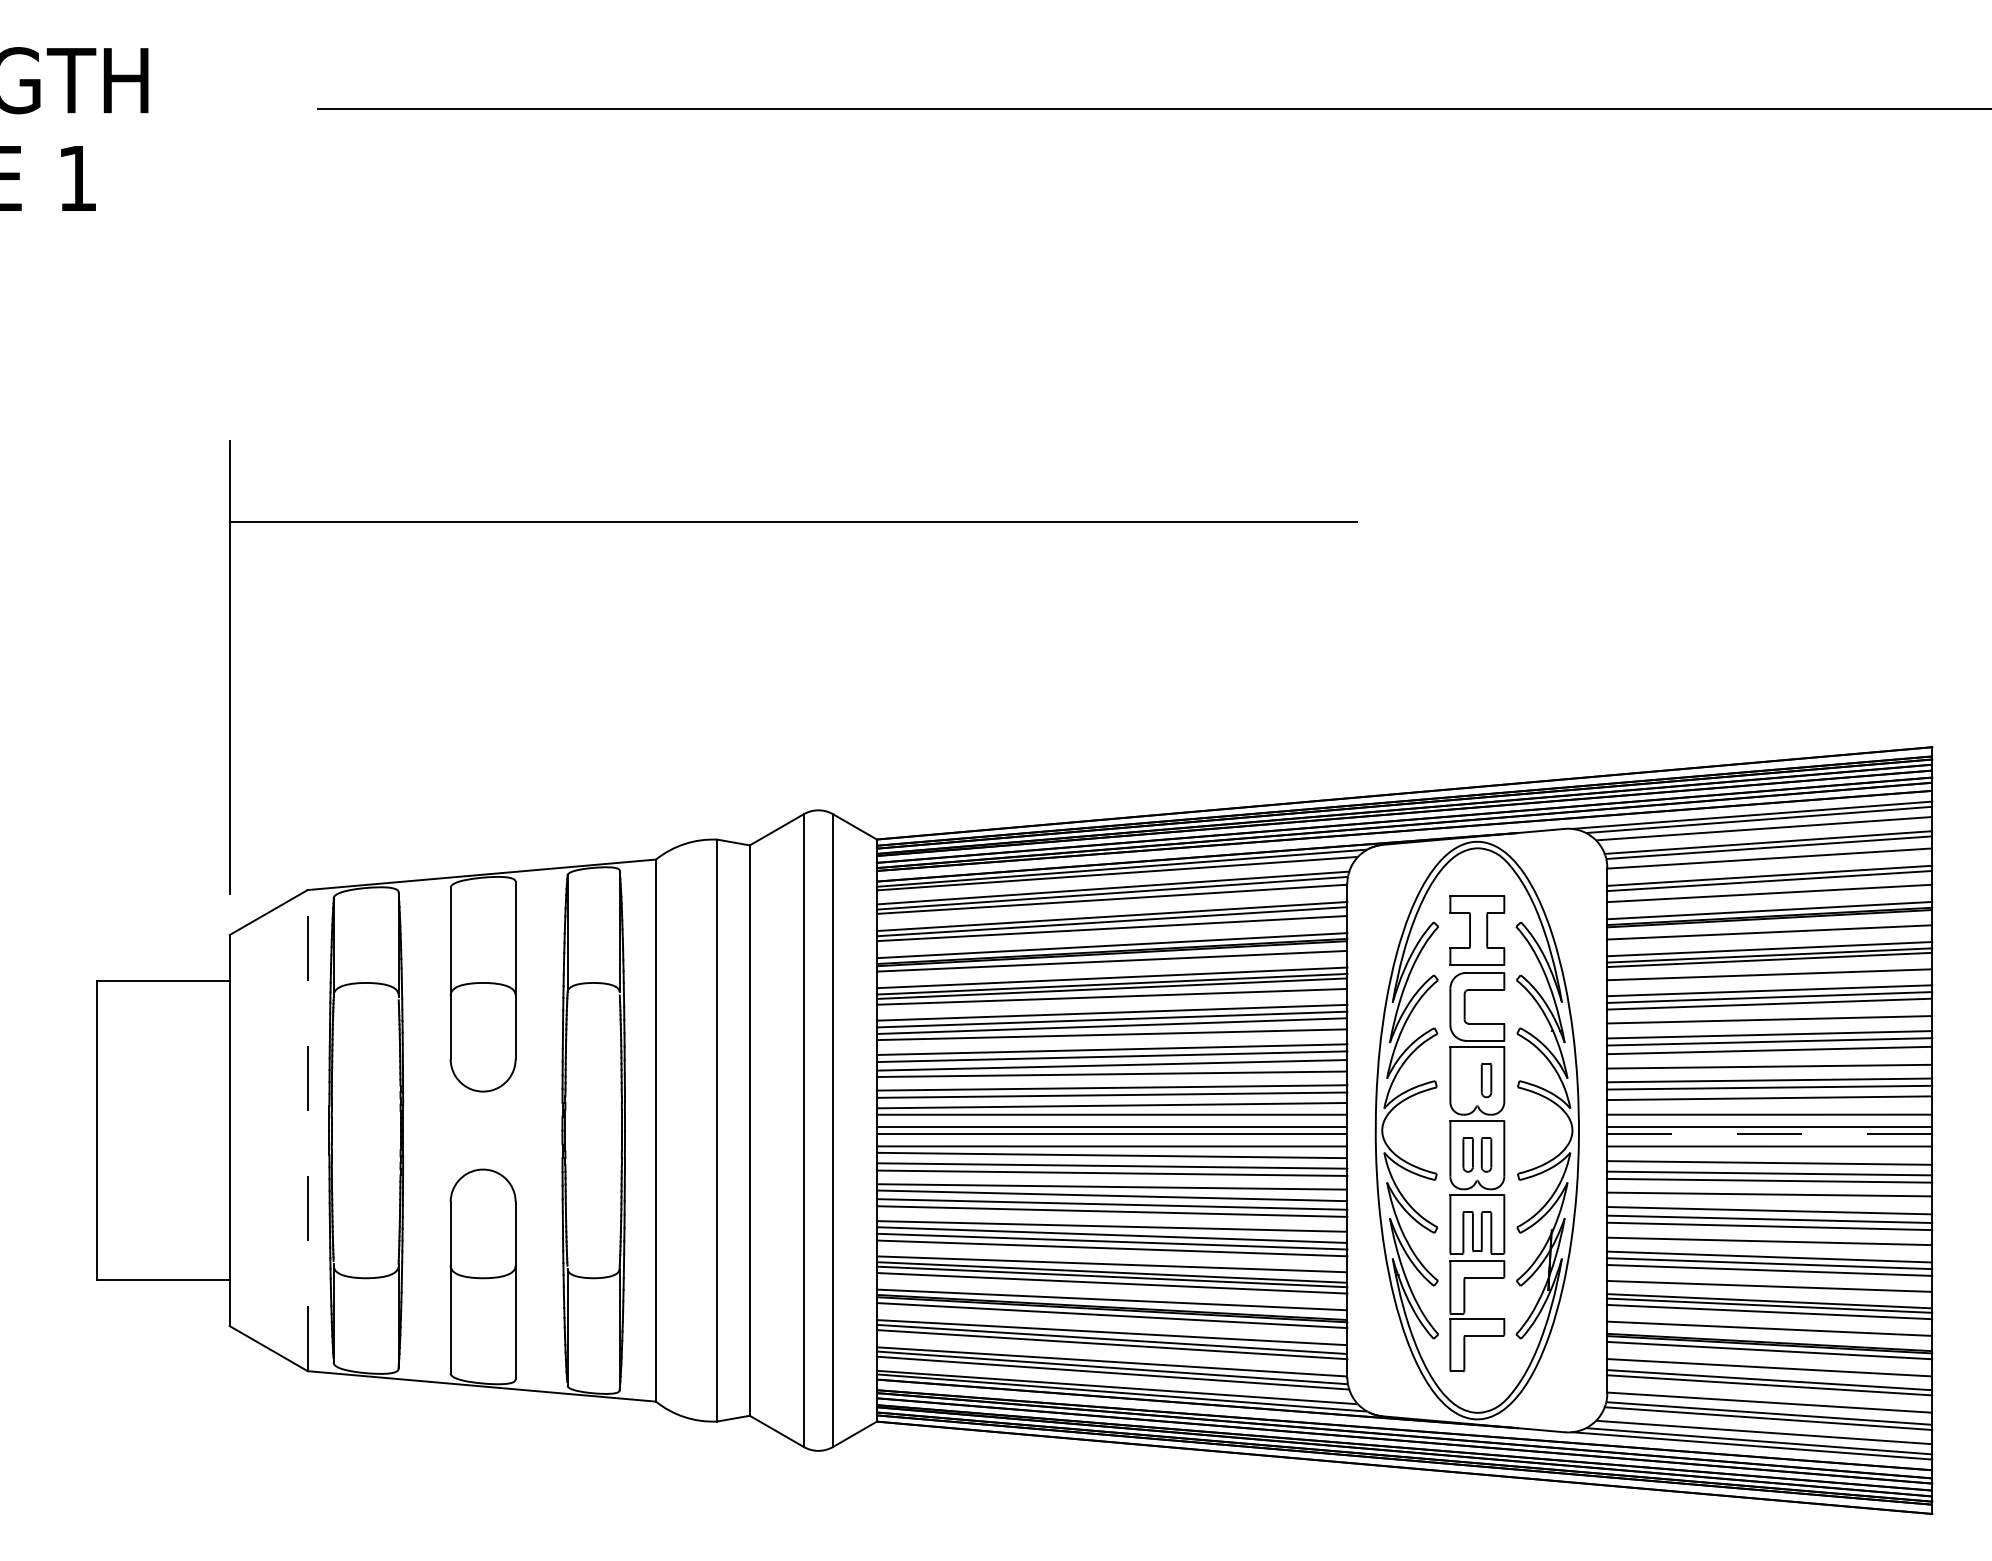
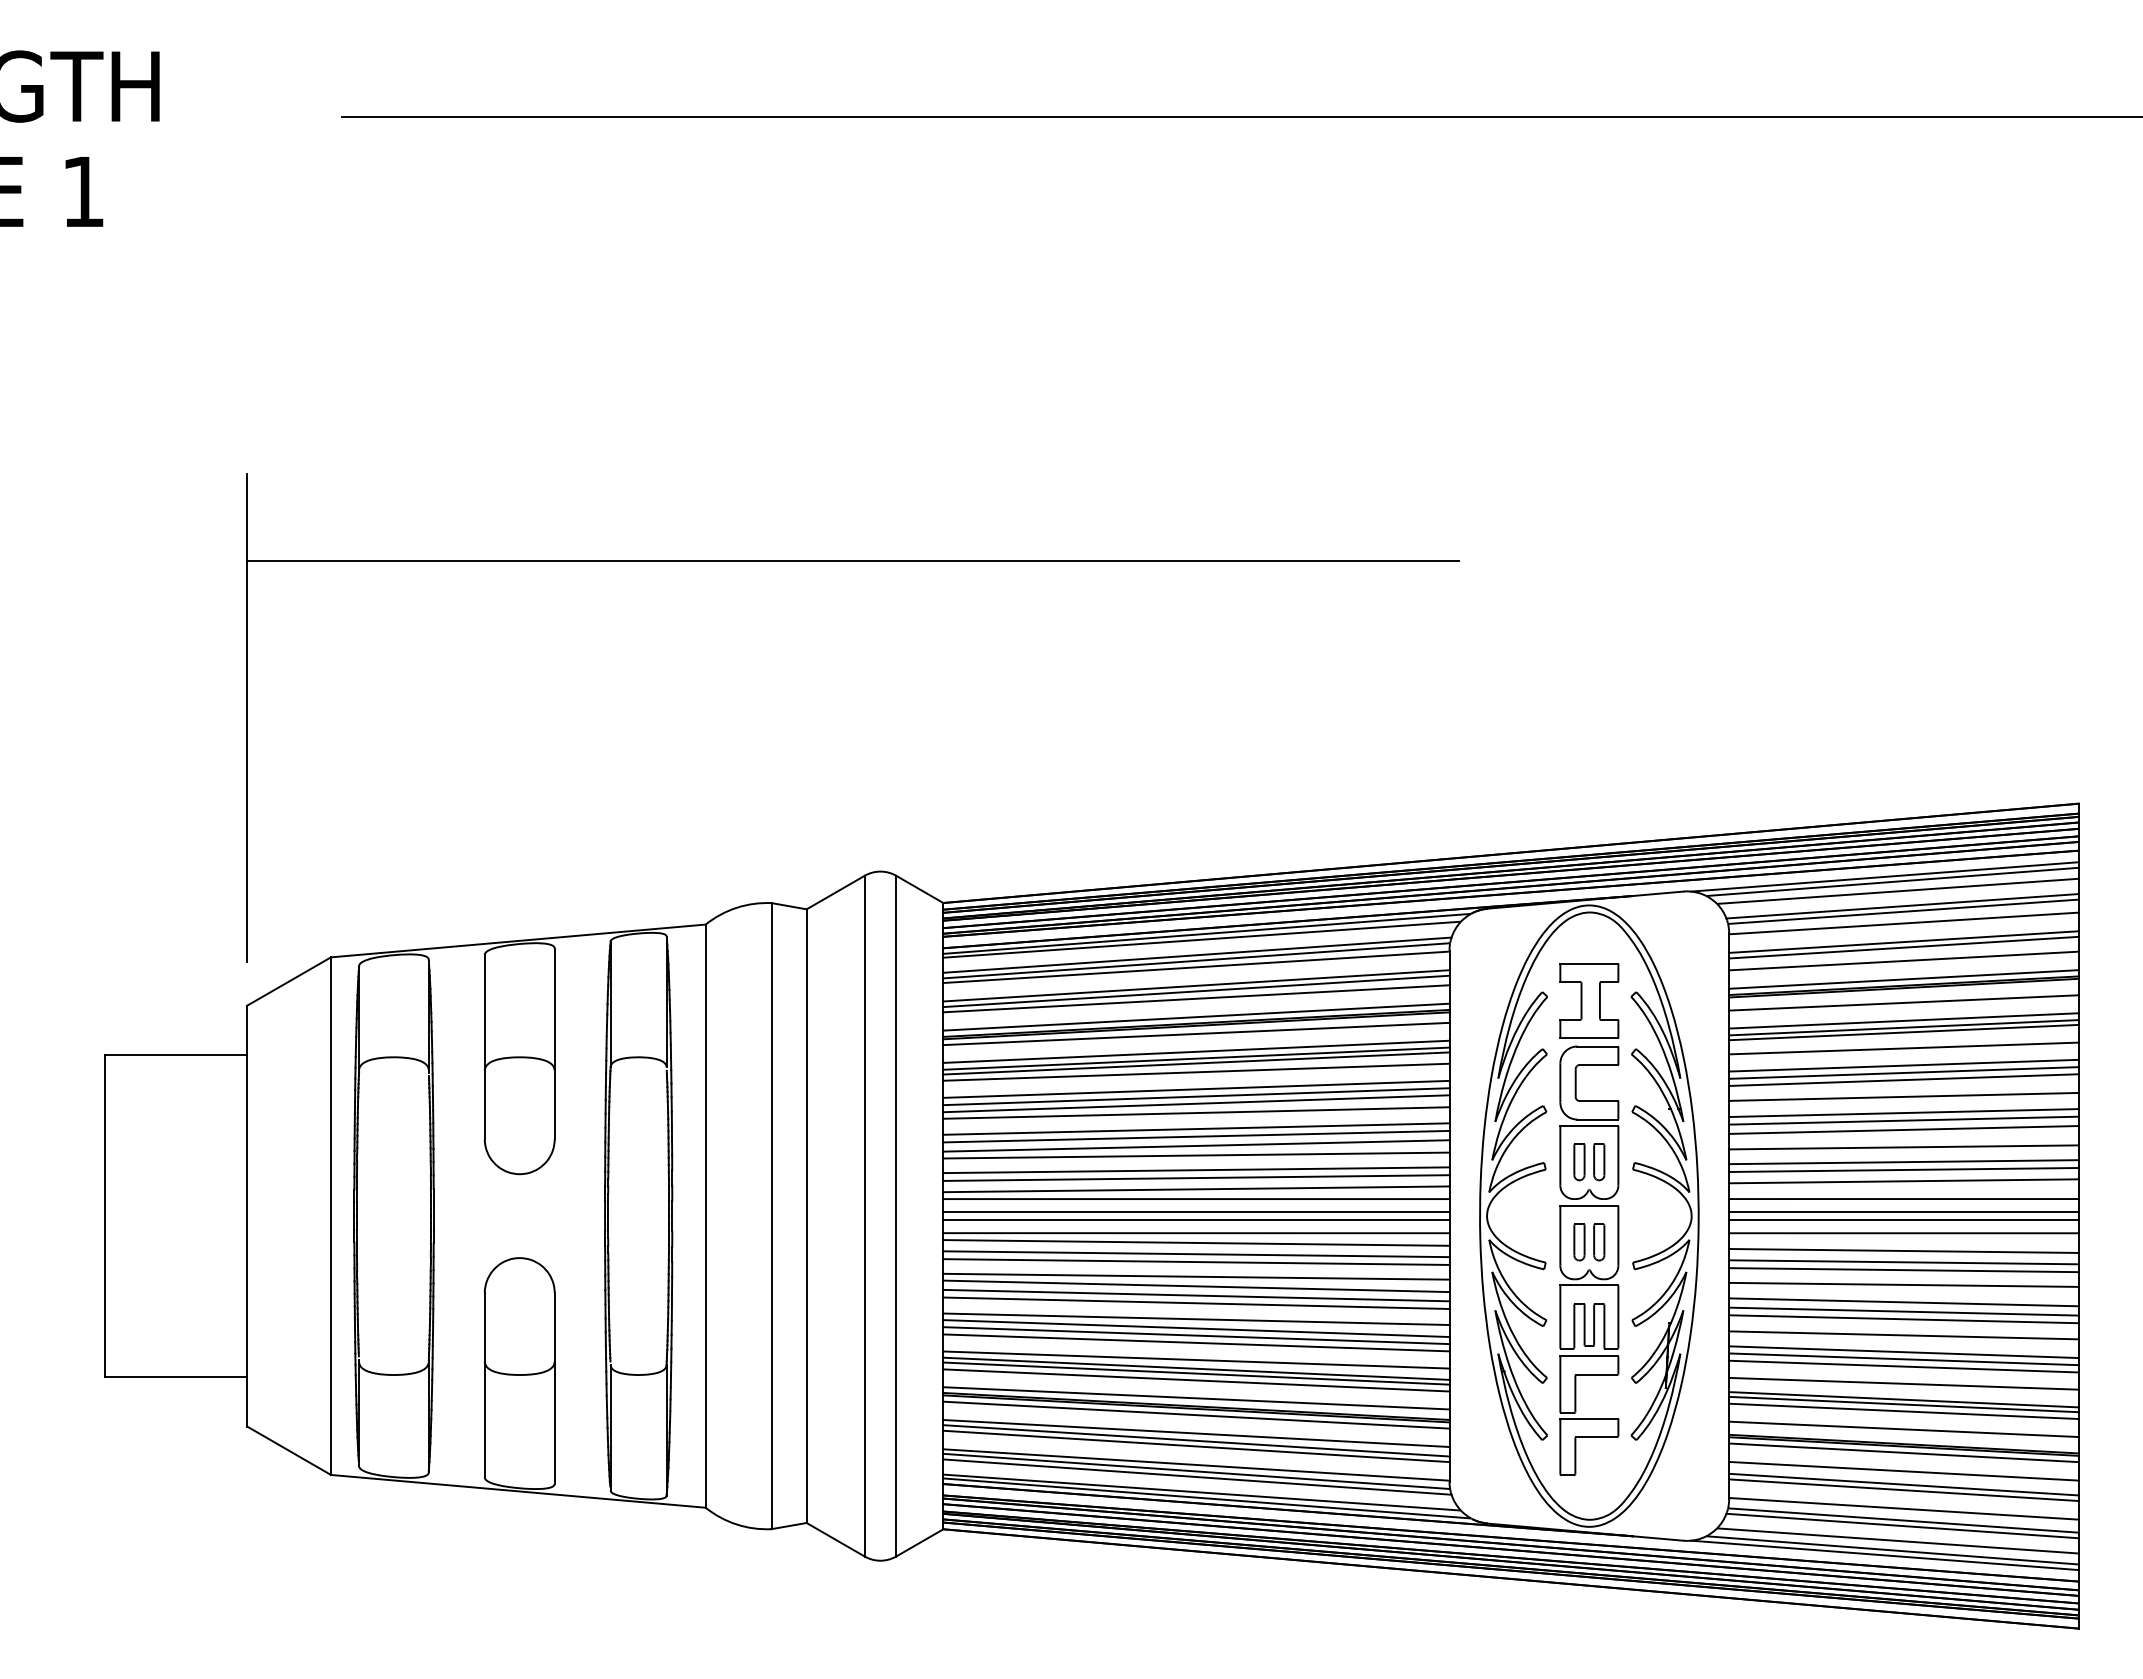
part: (1468, 1080) -> (1579, 1162), added
line: (308, 1130) -> (331, 1216), dashed -> solid
line: (1769, 1134) -> (1903, 1220), dashed -> solid

